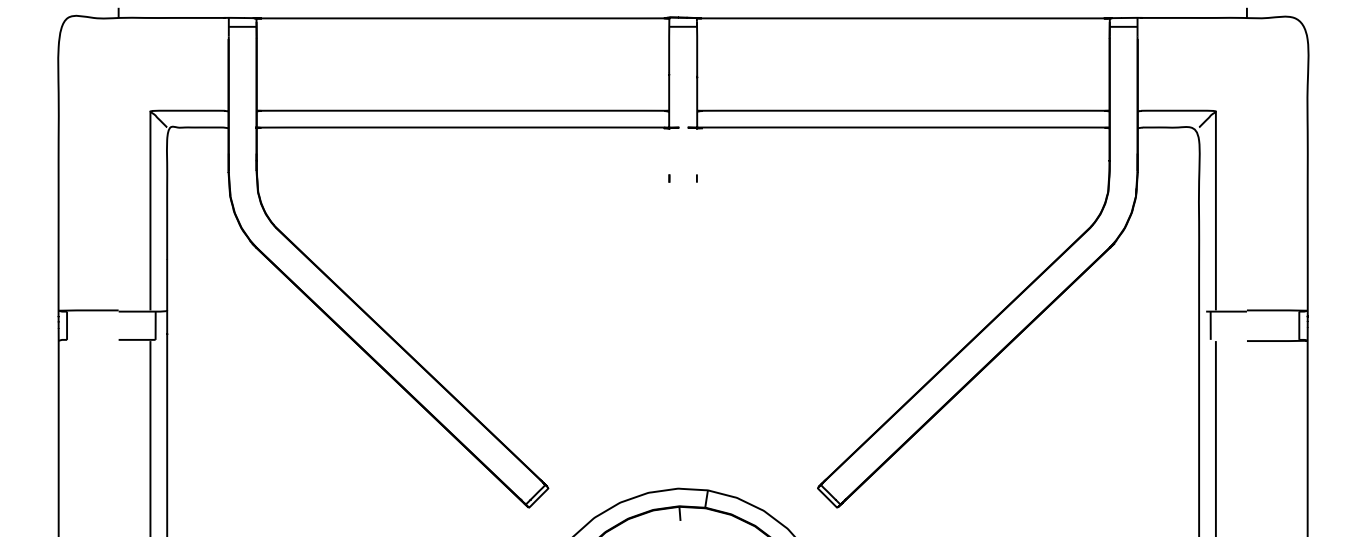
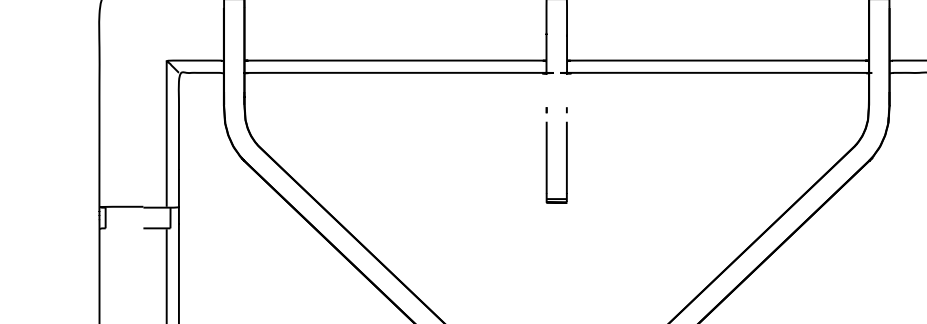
part: (670, 249) -> (547, 162), added

